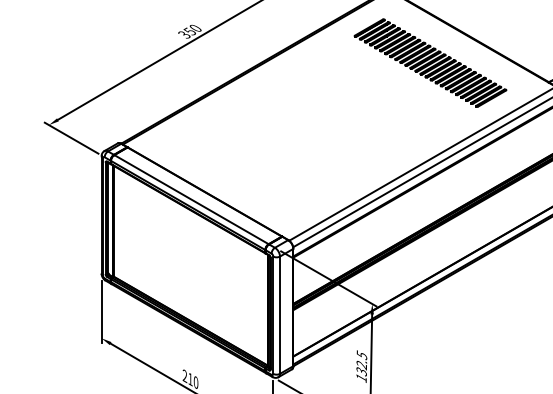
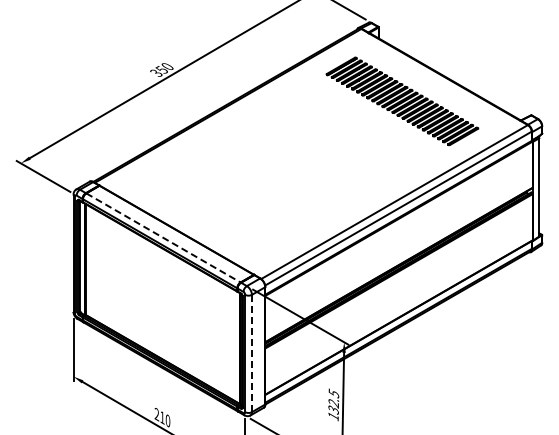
line: (191, 200) -> (163, 238), solid -> dashed
line: (279, 315) -> (251, 353), solid -> dashed

